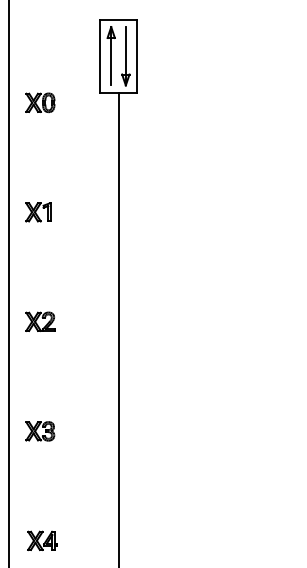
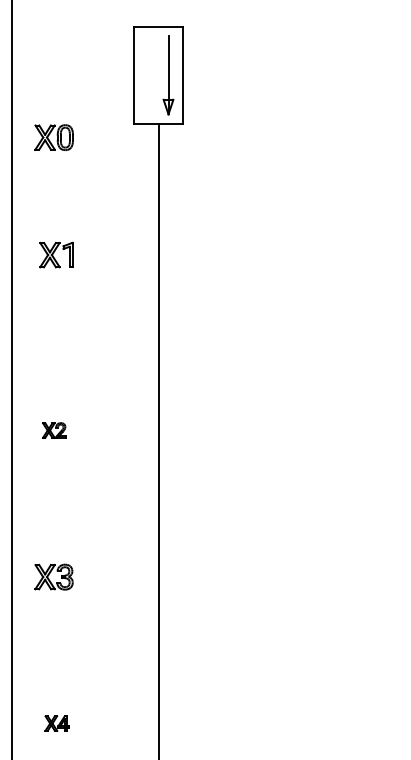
part: (110, 55) -> (148, 74), removed
part: (38, 211) -> (56, 254), moved
part: (40, 321) -> (54, 430), size x0.6
part: (42, 540) -> (56, 723), size x0.6

